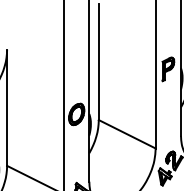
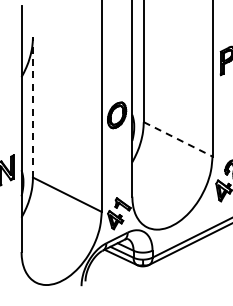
line: (7, 107) -> (33, 106), solid -> dashed
line: (127, 134) -> (178, 139), solid -> dashed

